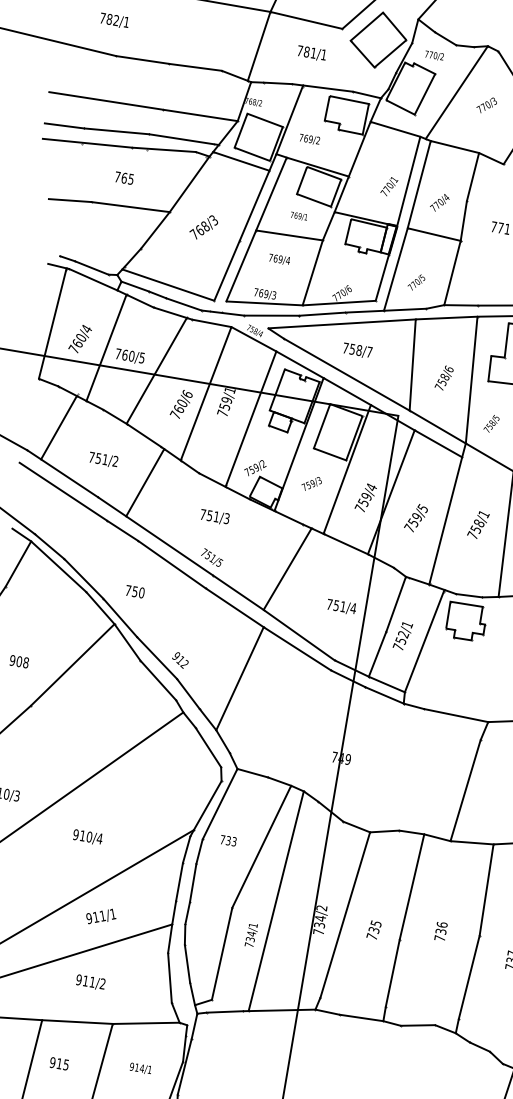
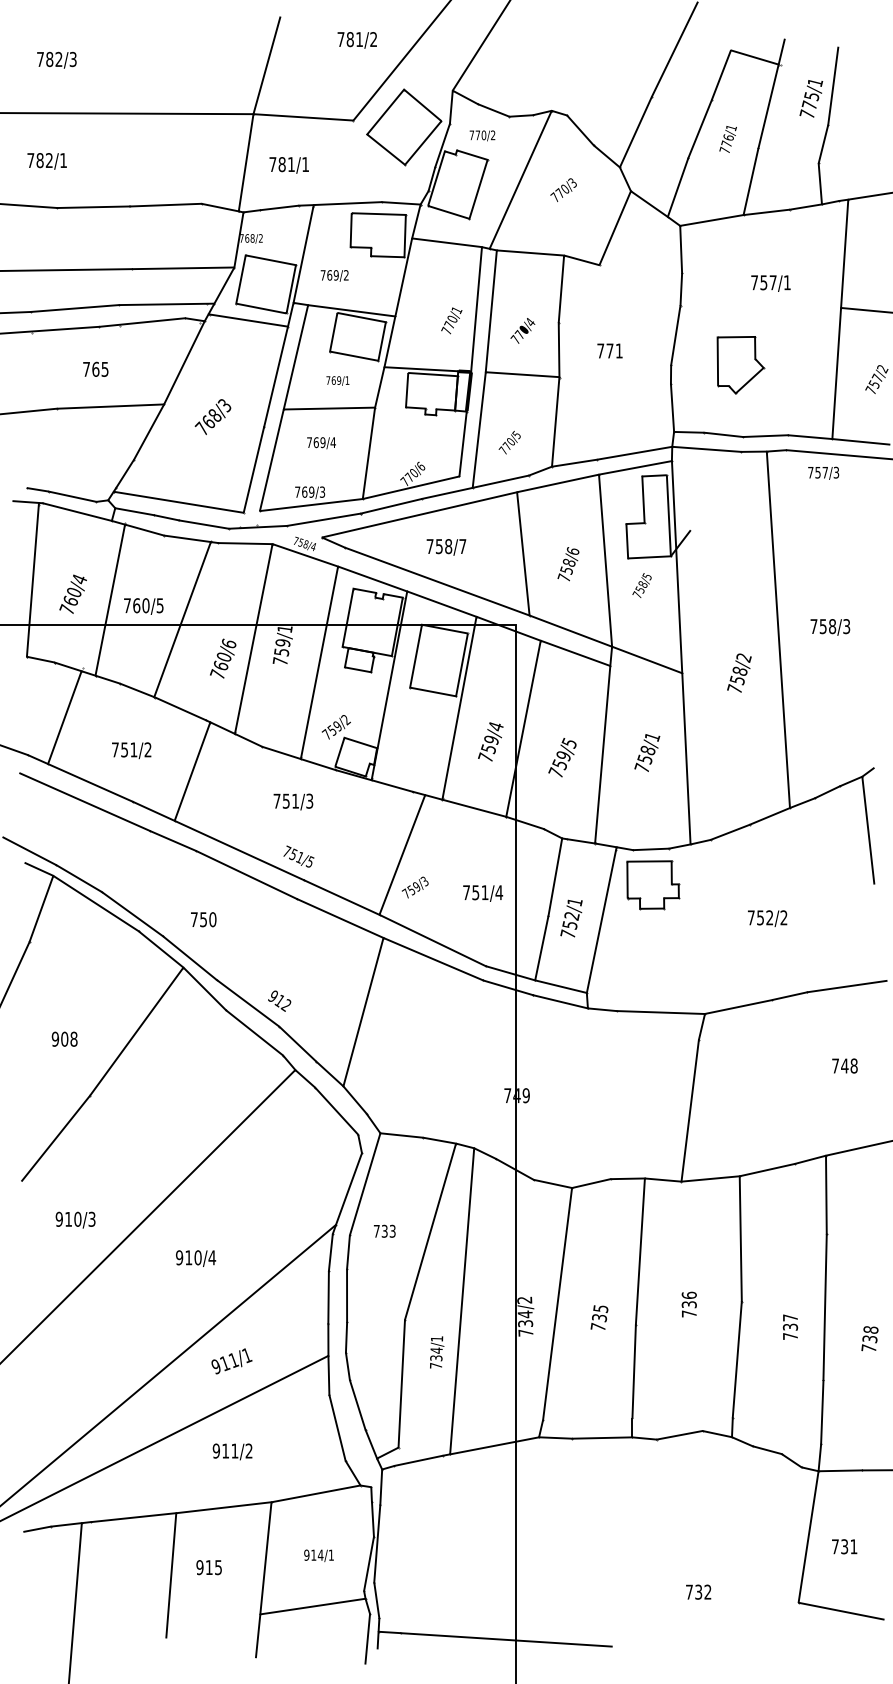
text: (311, 53) -> (288, 165), moved
text: (491, 423) -> (641, 585), moved
text: (311, 483) -> (415, 887), moved

